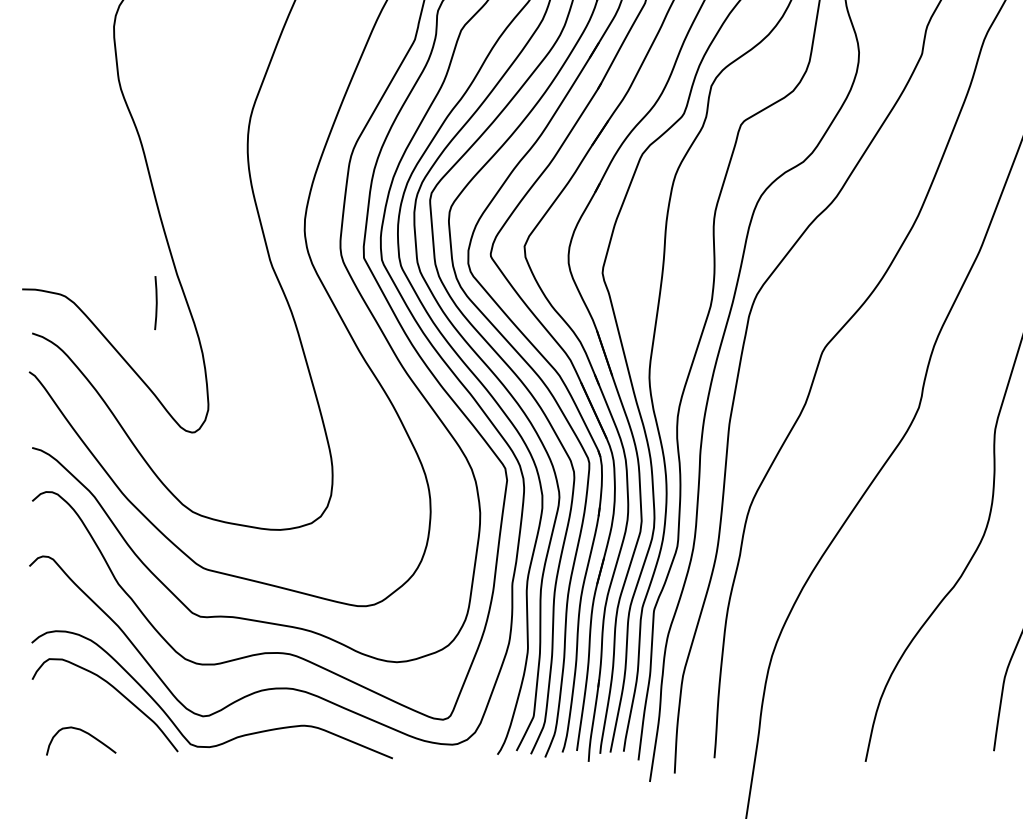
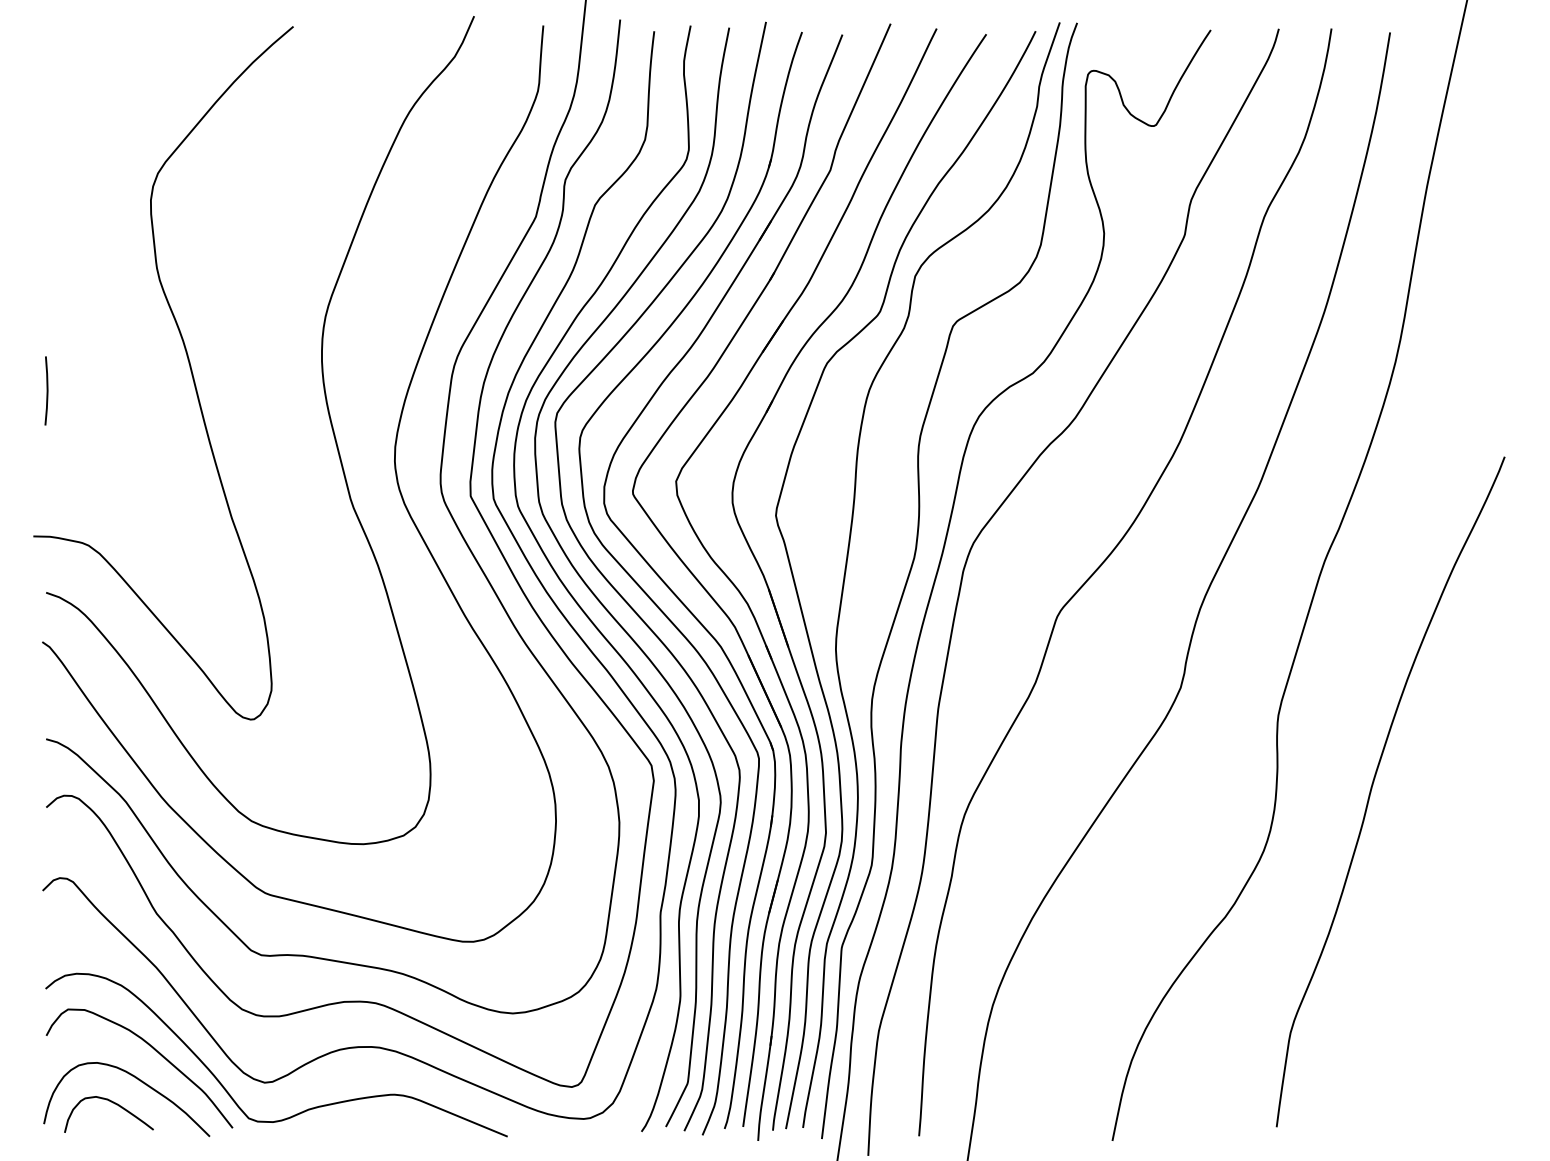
line: (155, 302) -> (46, 390), moved
curve: (104, 714) -> (138, 1080), added

